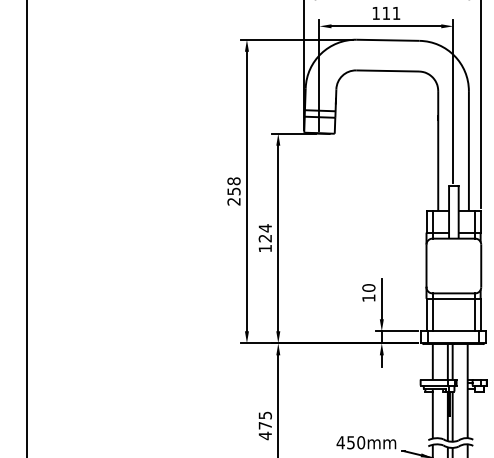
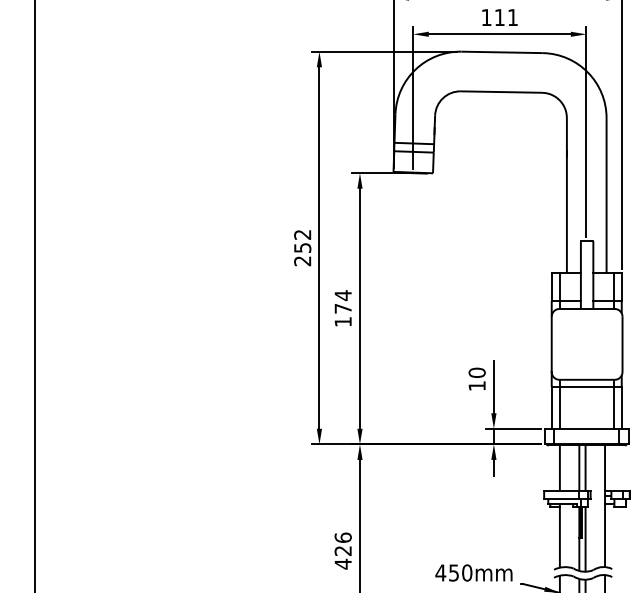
text: (233, 181) -> (302, 235), 258 -> 252
text: (264, 238) -> (342, 308), 124 -> 174
text: (264, 420) -> (342, 544), 475 -> 426

